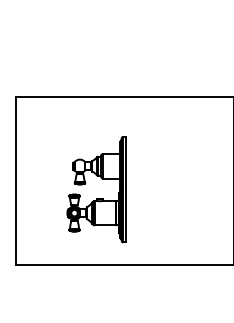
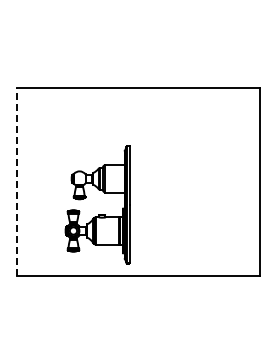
line: (16, 181) -> (17, 182), solid -> dashed
part: (96, 198) -> (98, 214), moved

